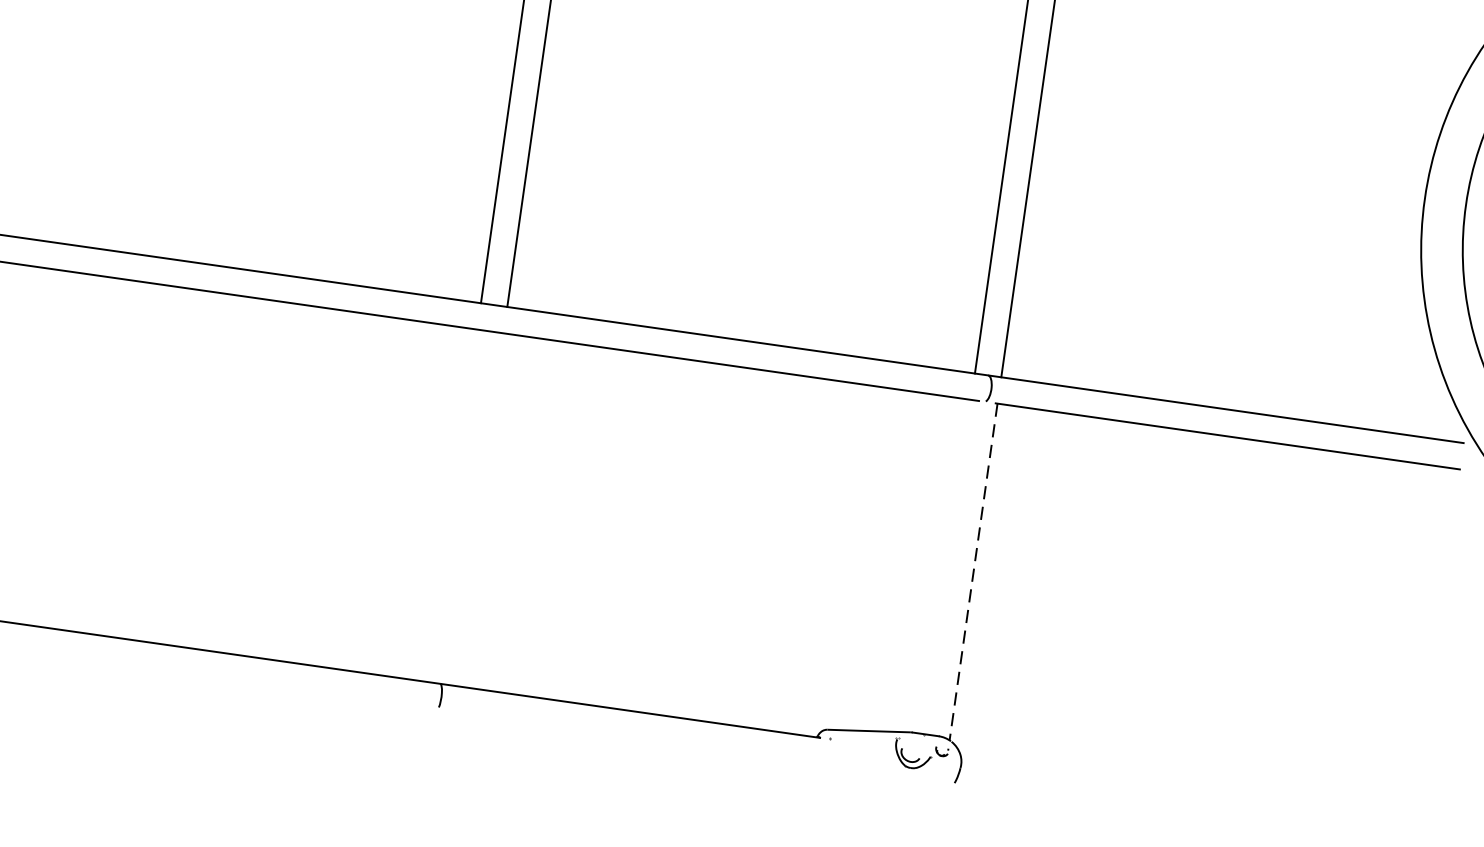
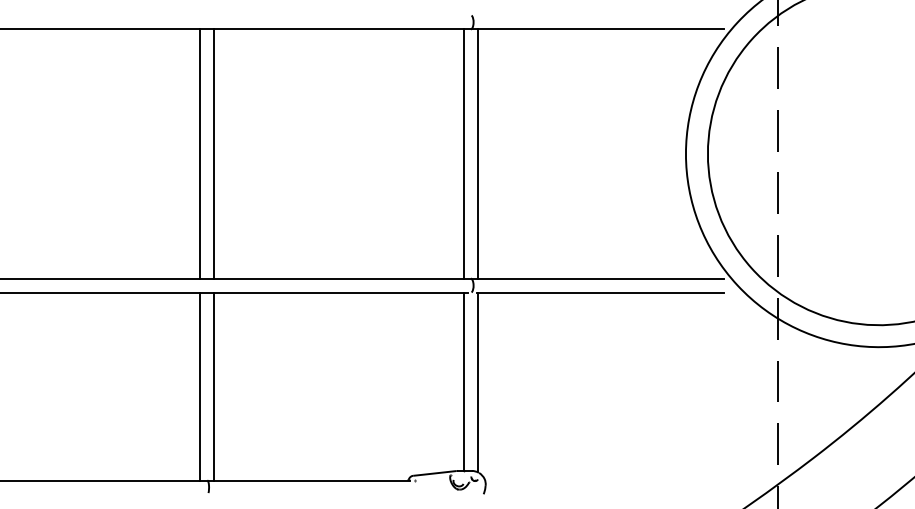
line: (452, 505) -> (200, 386), added
line: (478, 509) -> (214, 386), added
line: (946, 566) -> (463, 381), added
line: (972, 571) -> (477, 382), dashed -> solid

